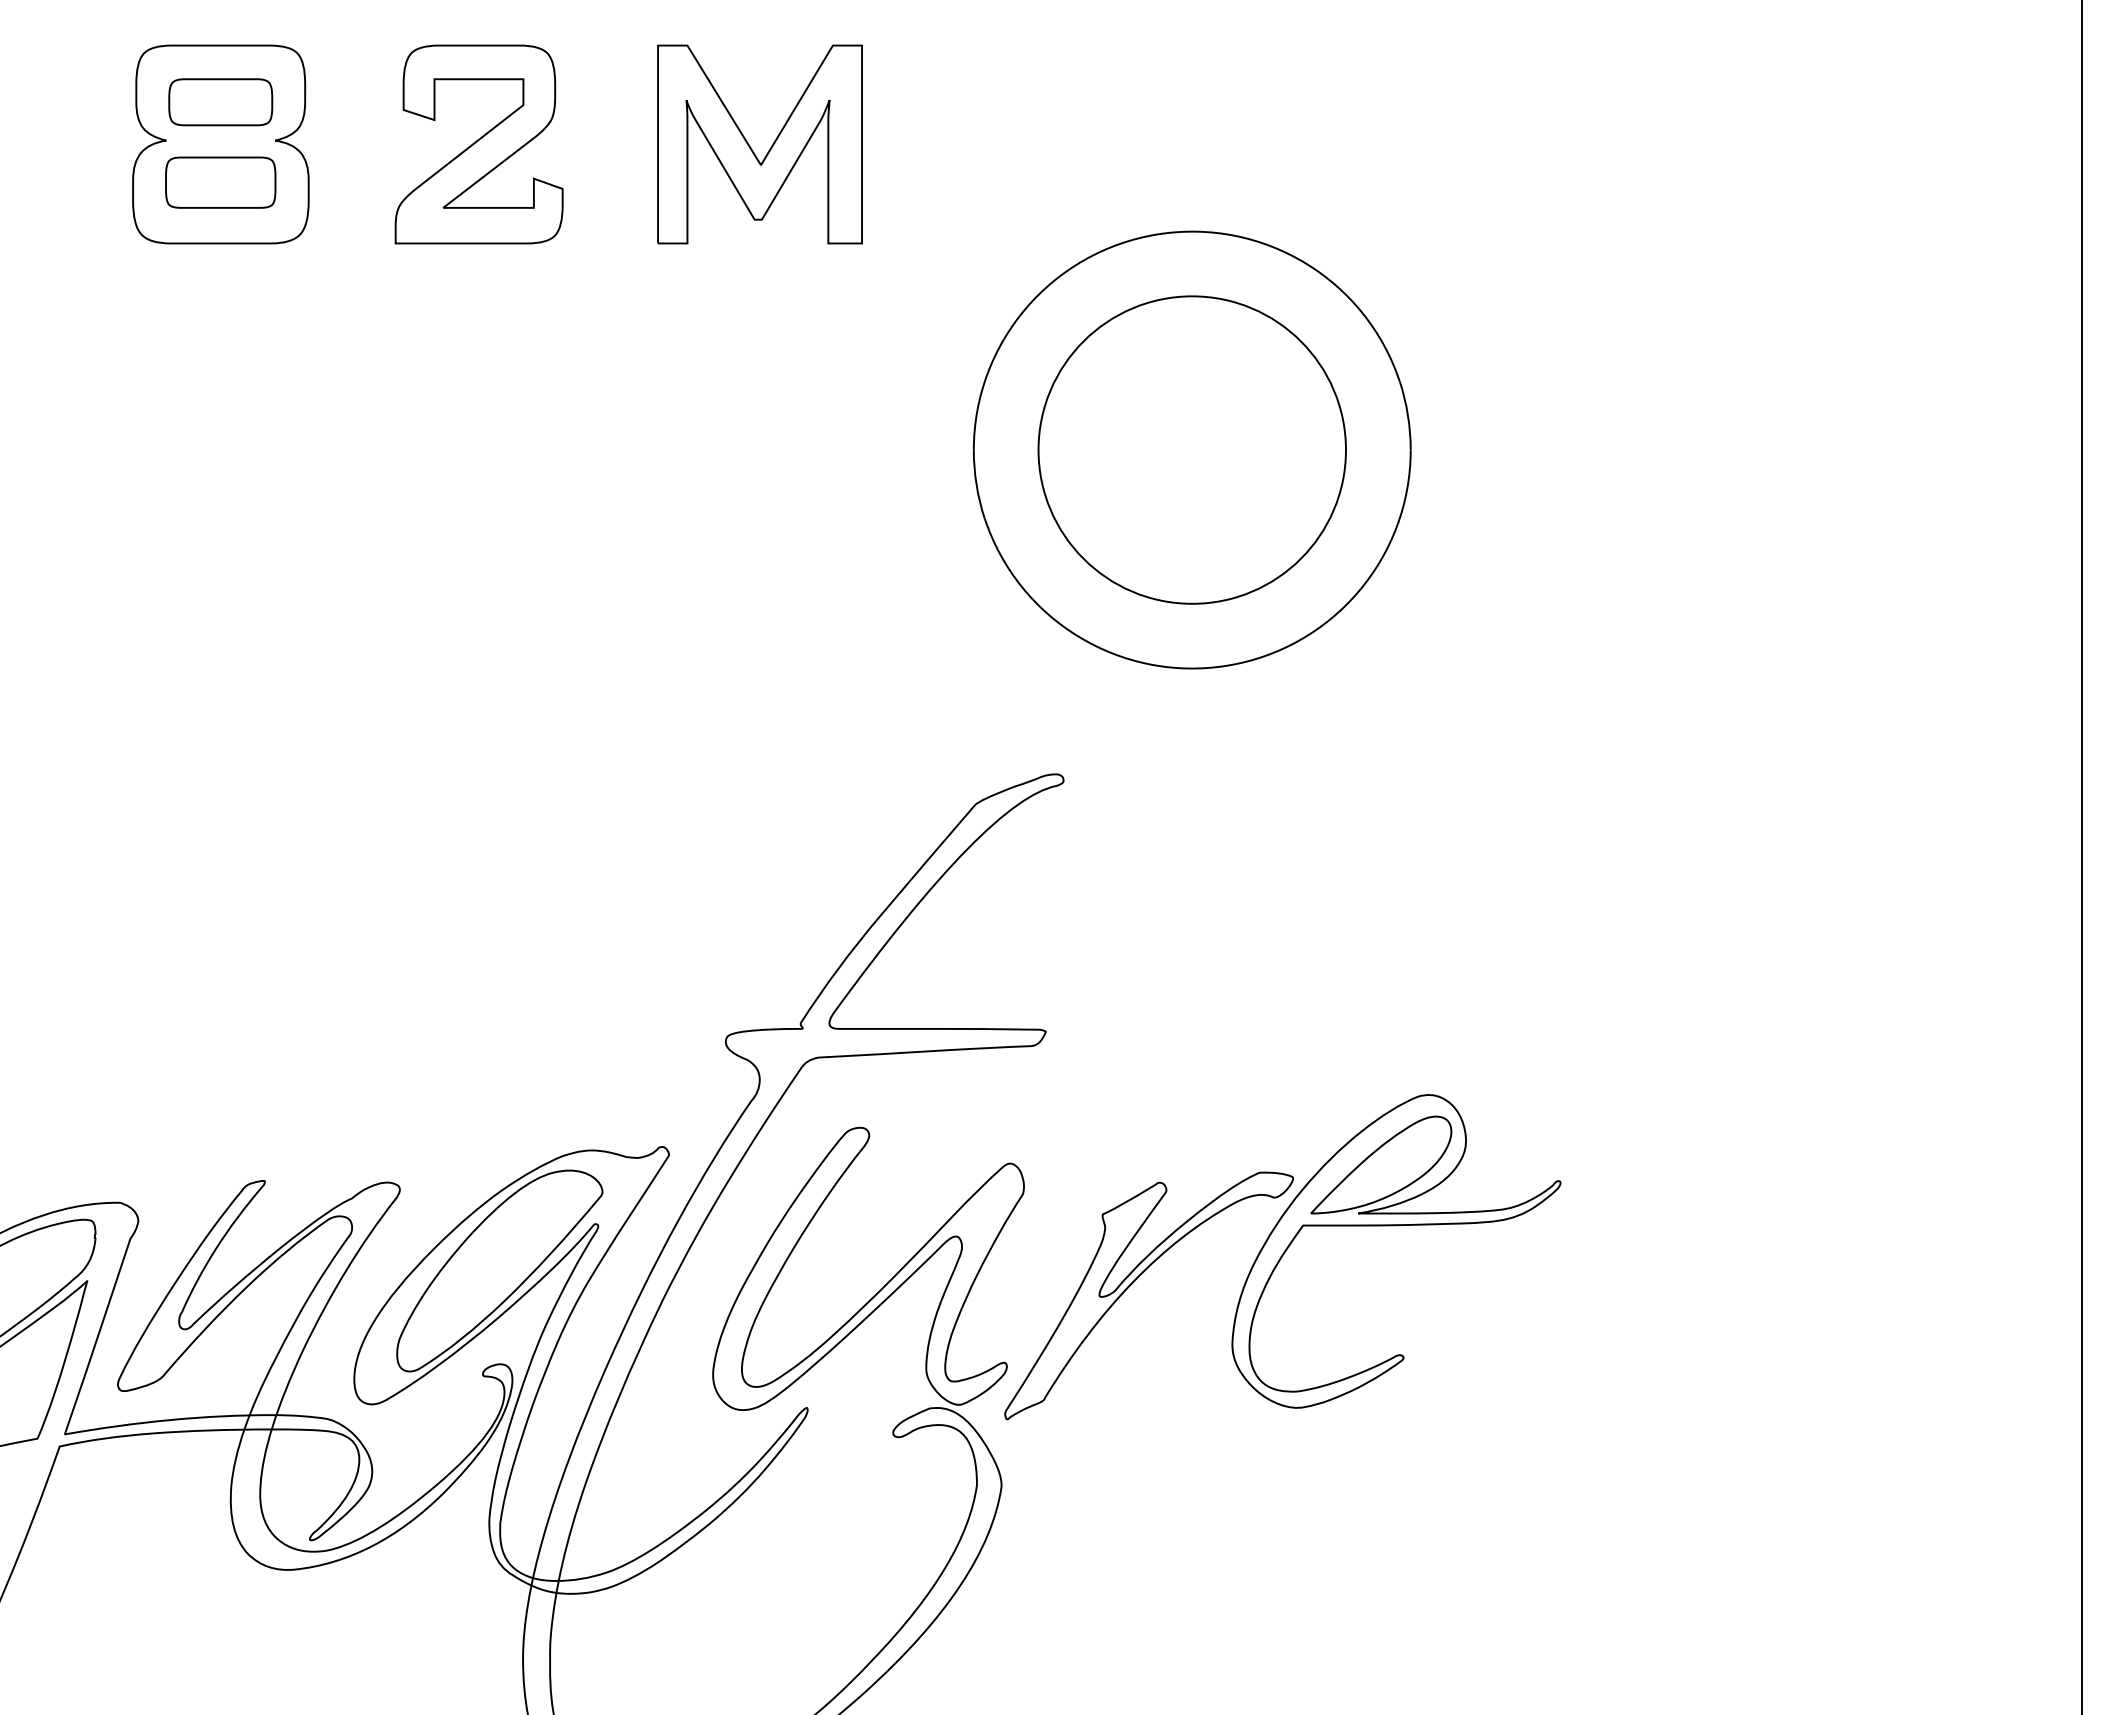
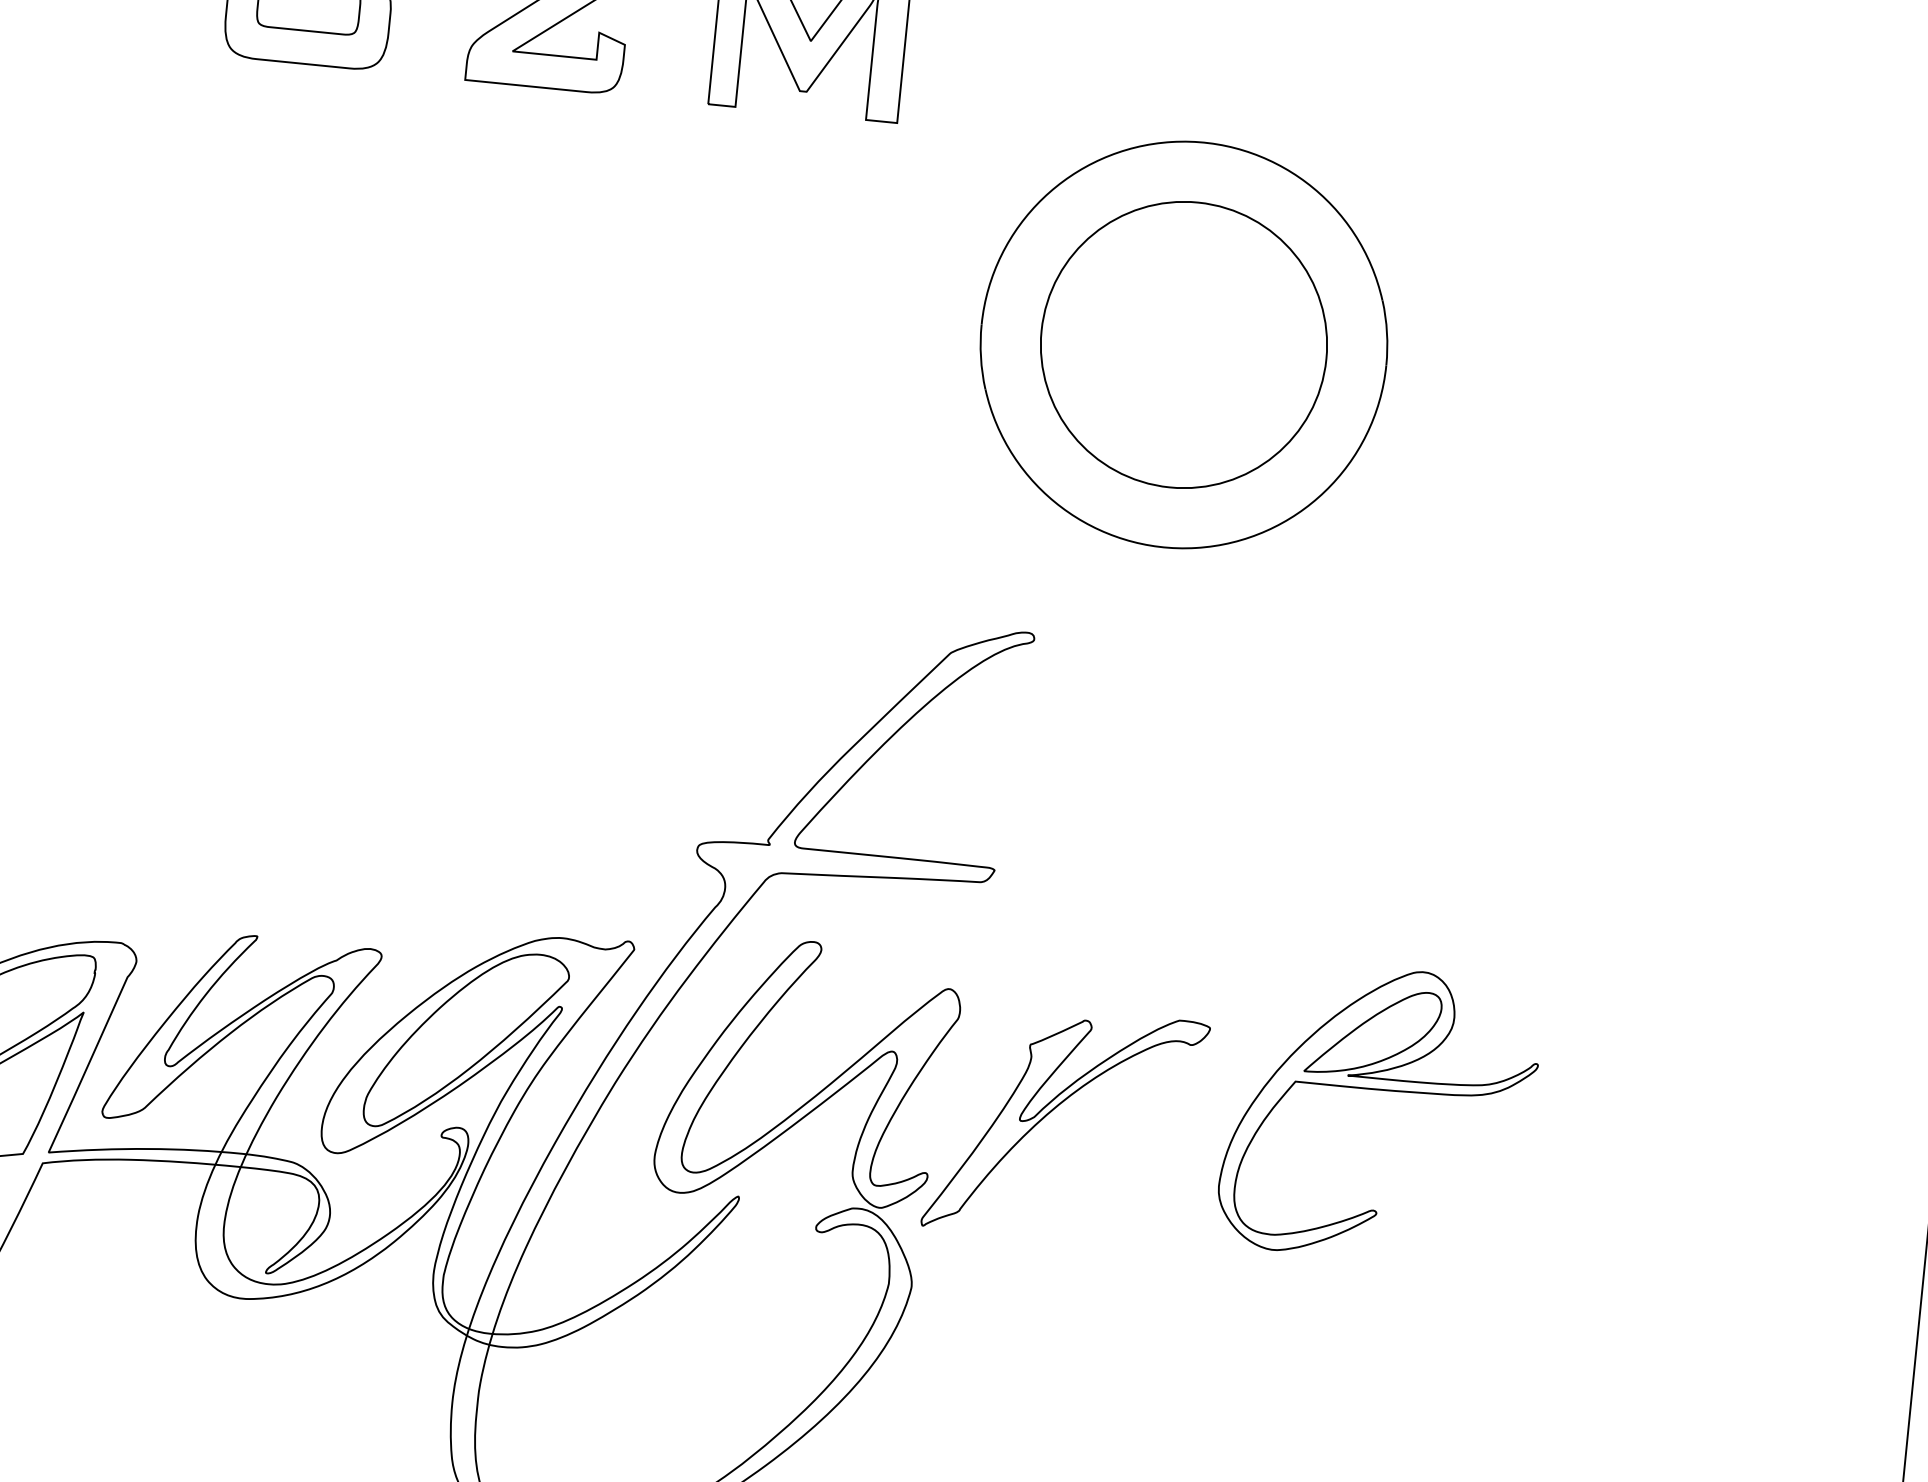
part: (1396, 1226) -> (1381, 1091), moved

